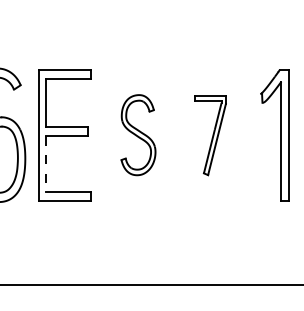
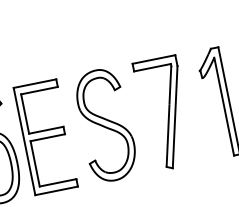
part: (138, 134) -> (106, 124), size x1.67
part: (210, 135) -> (165, 113), size x1.67
line: (46, 163) -> (35, 163), dashed -> solid

